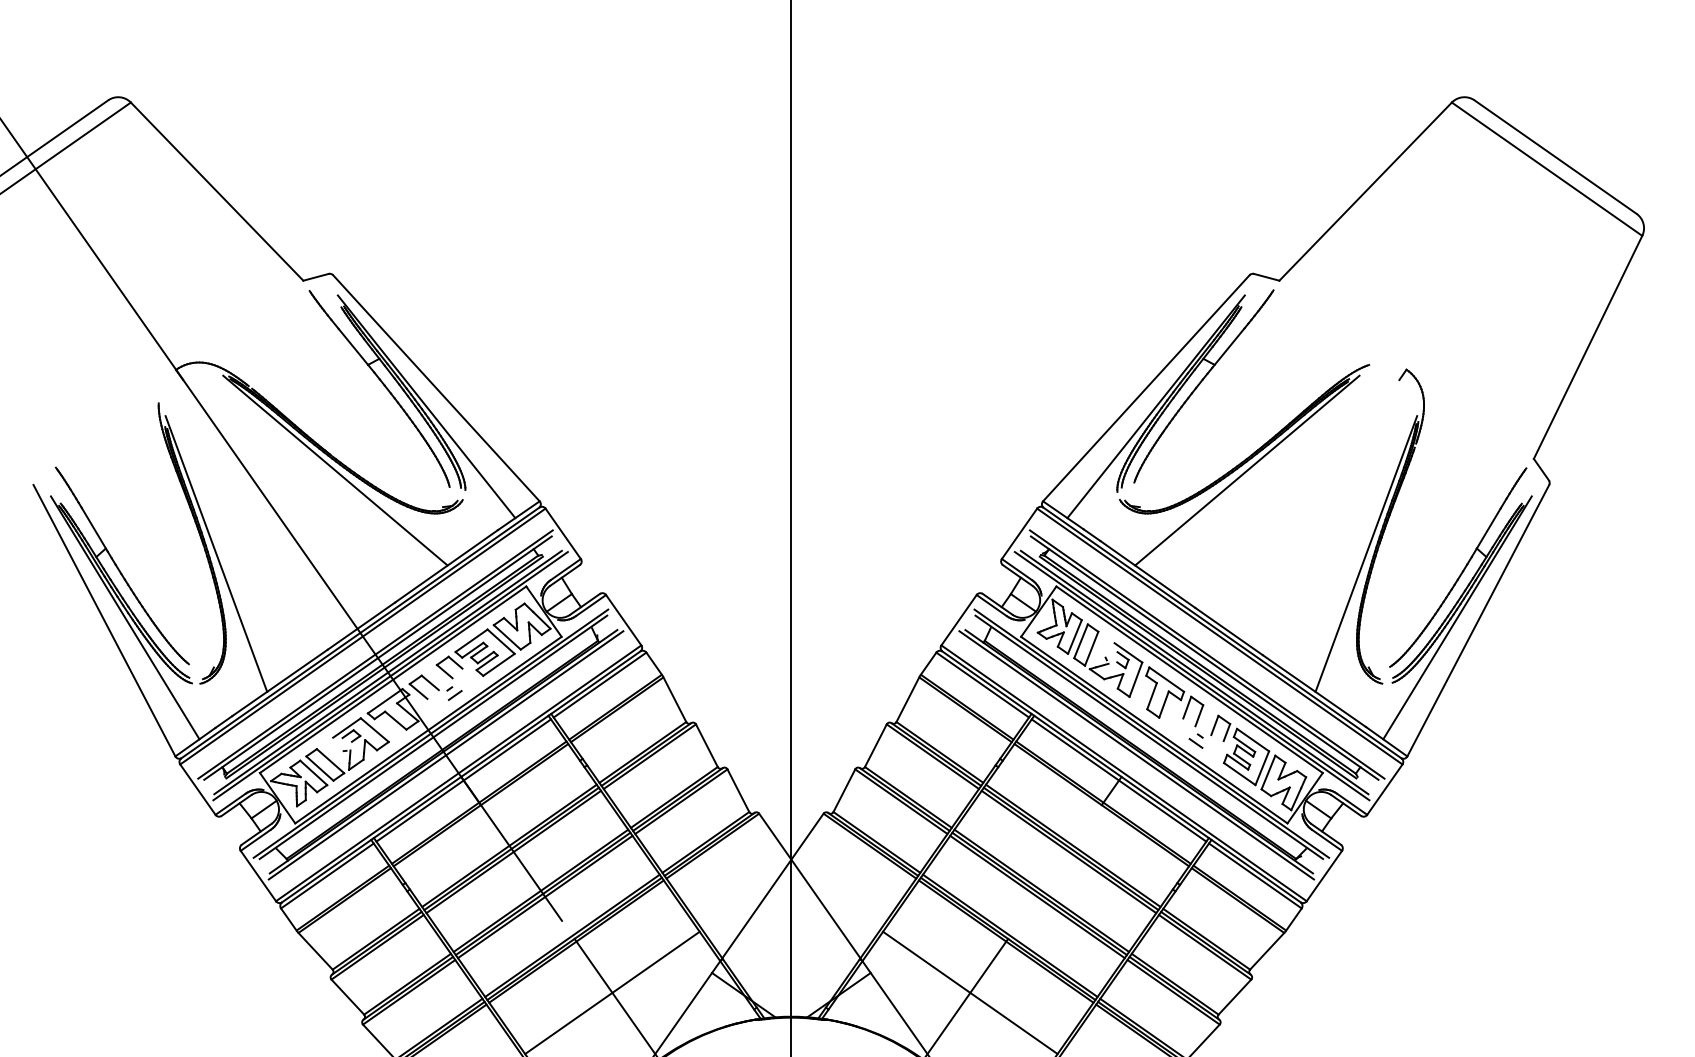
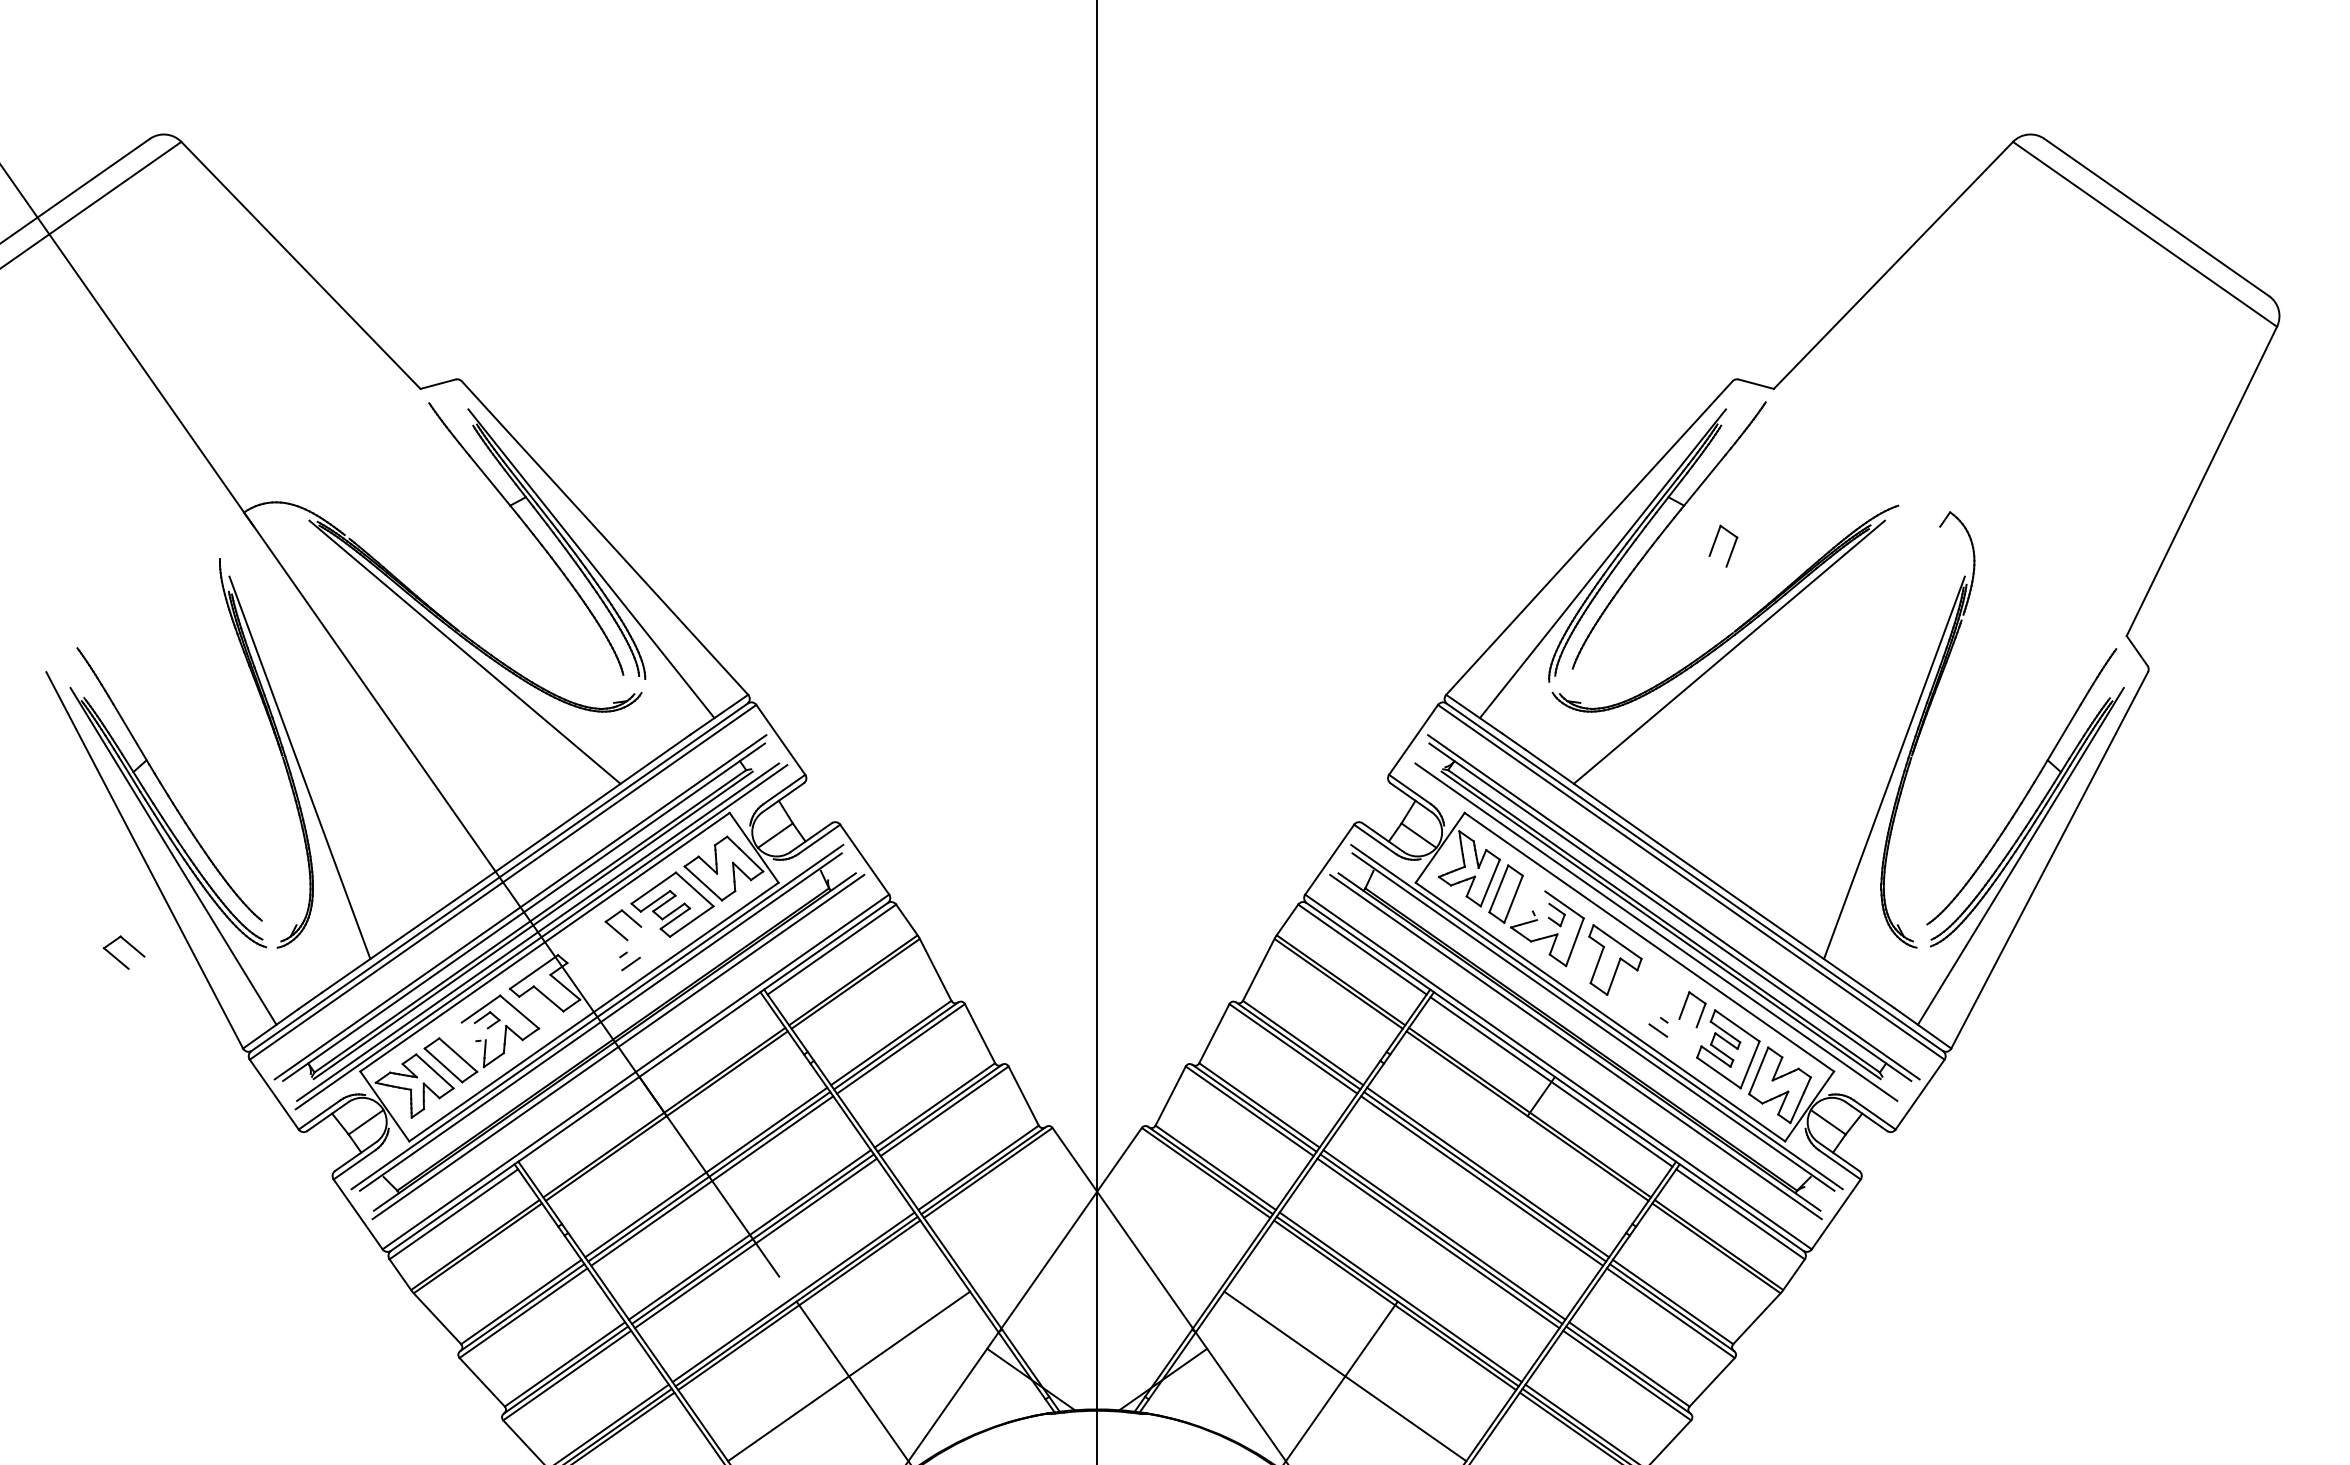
line: (1191, 676) -> (1652, 937), removed
part: (420, 692) -> (119, 959), moved
part: (1187, 709) -> (1715, 543), moved
line: (463, 780) -> (642, 1081), removed

